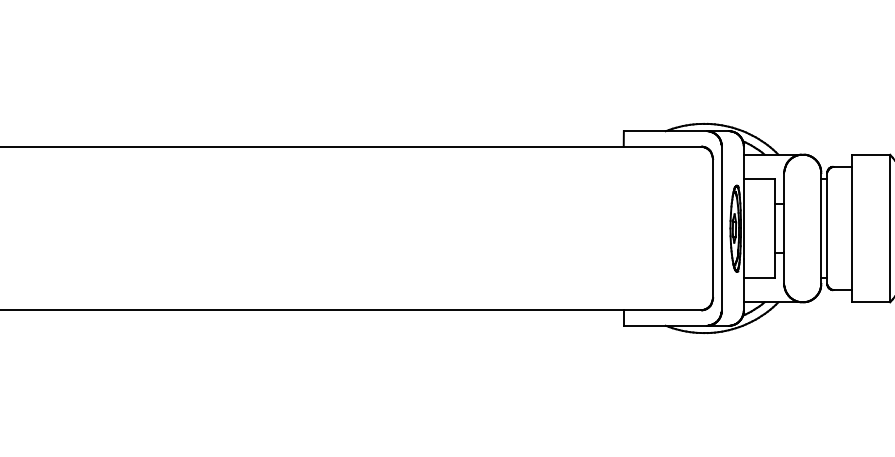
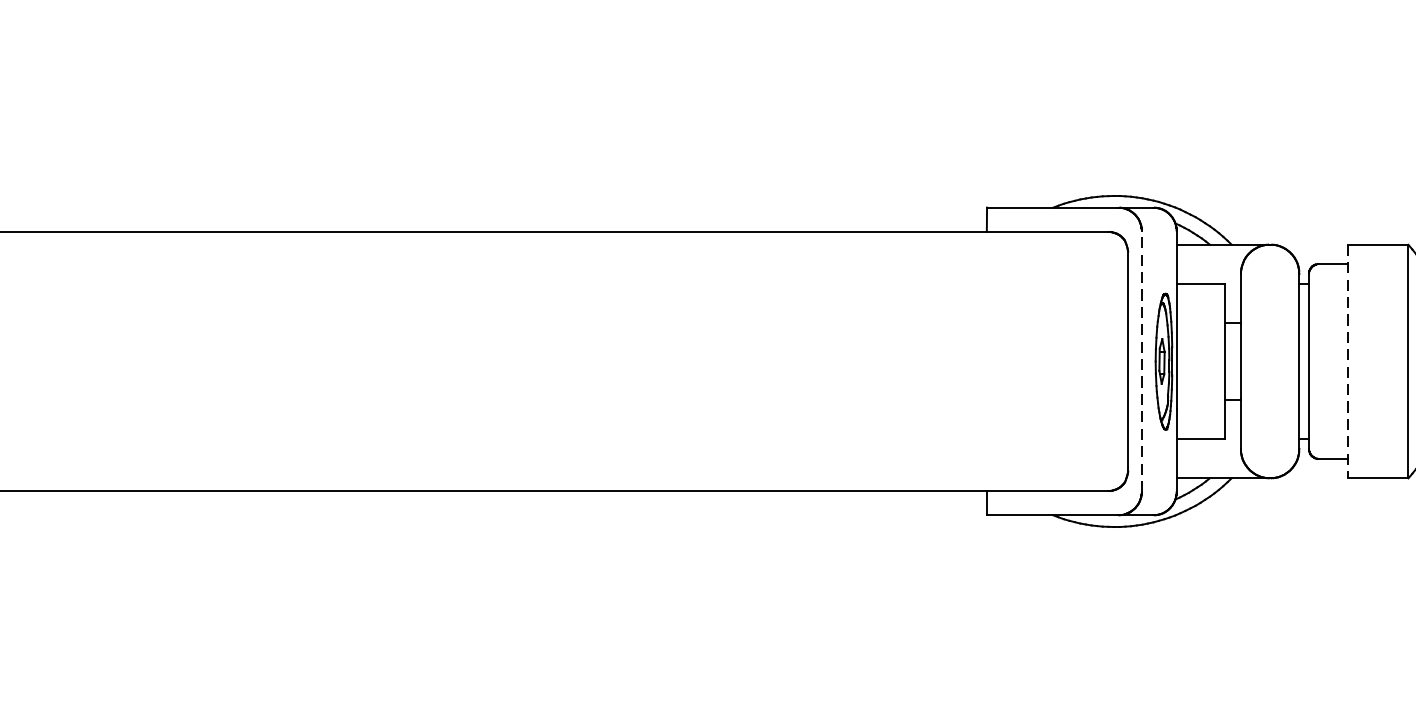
line: (721, 228) -> (1141, 361), solid -> dashed
line: (852, 228) -> (1348, 361), solid -> dashed

